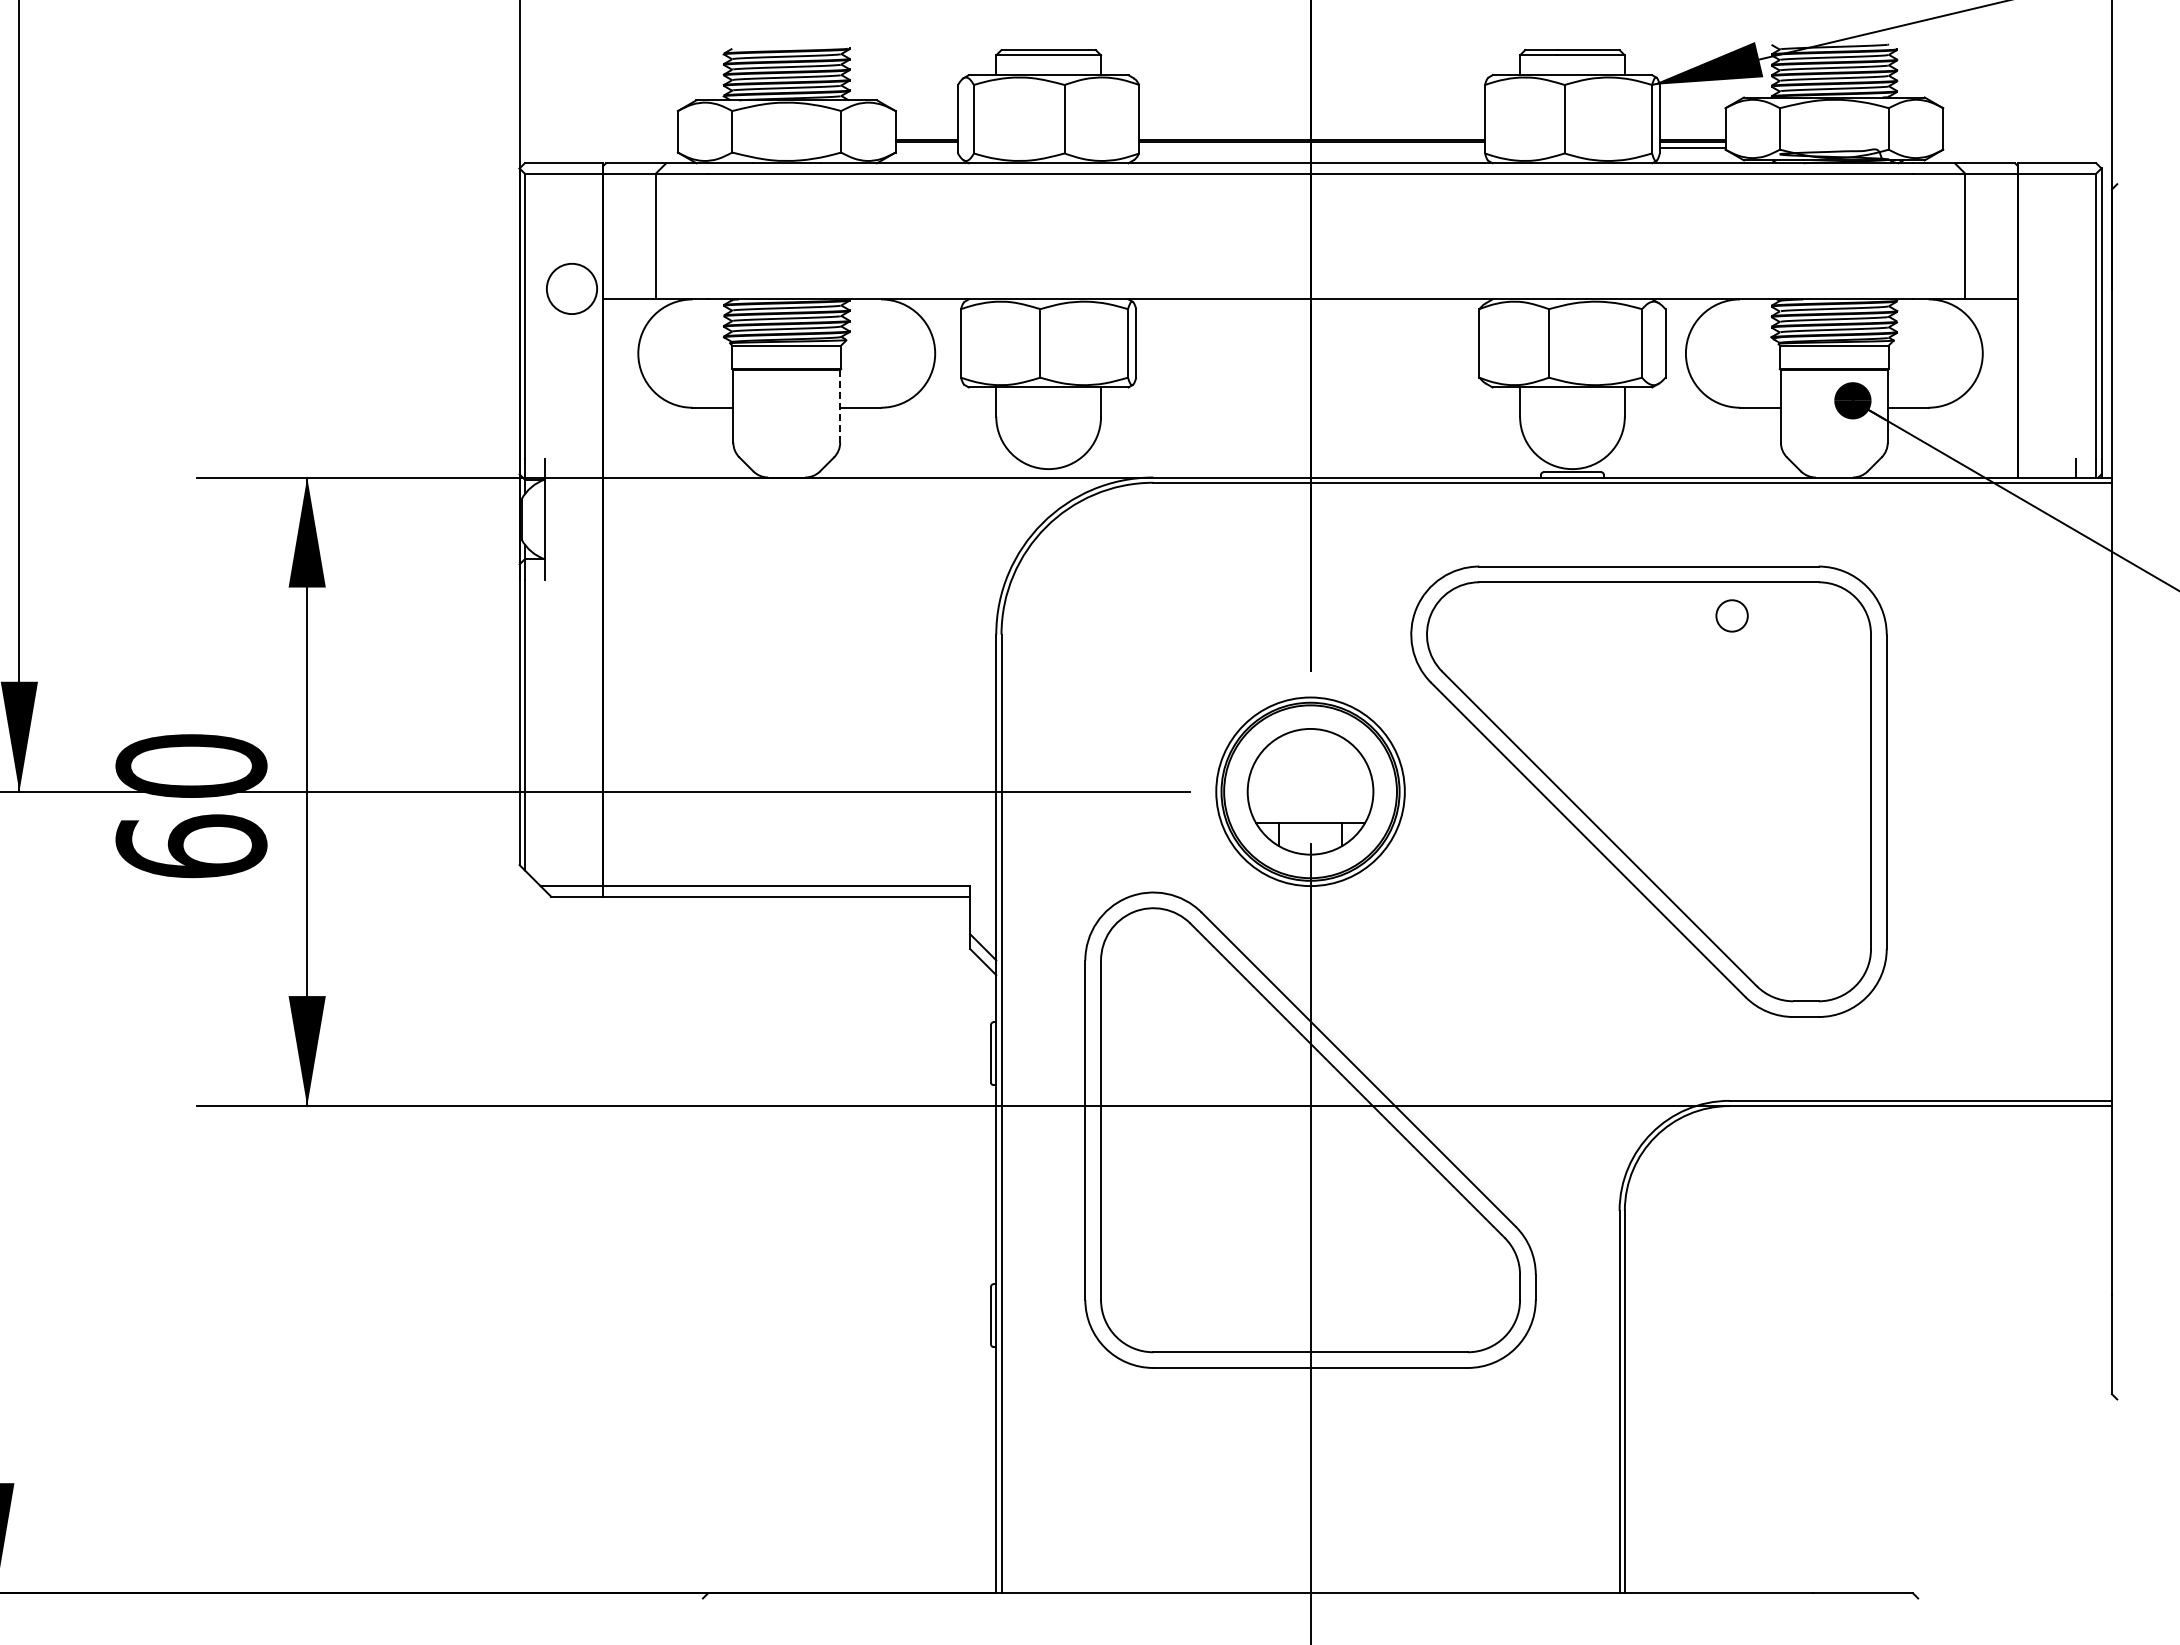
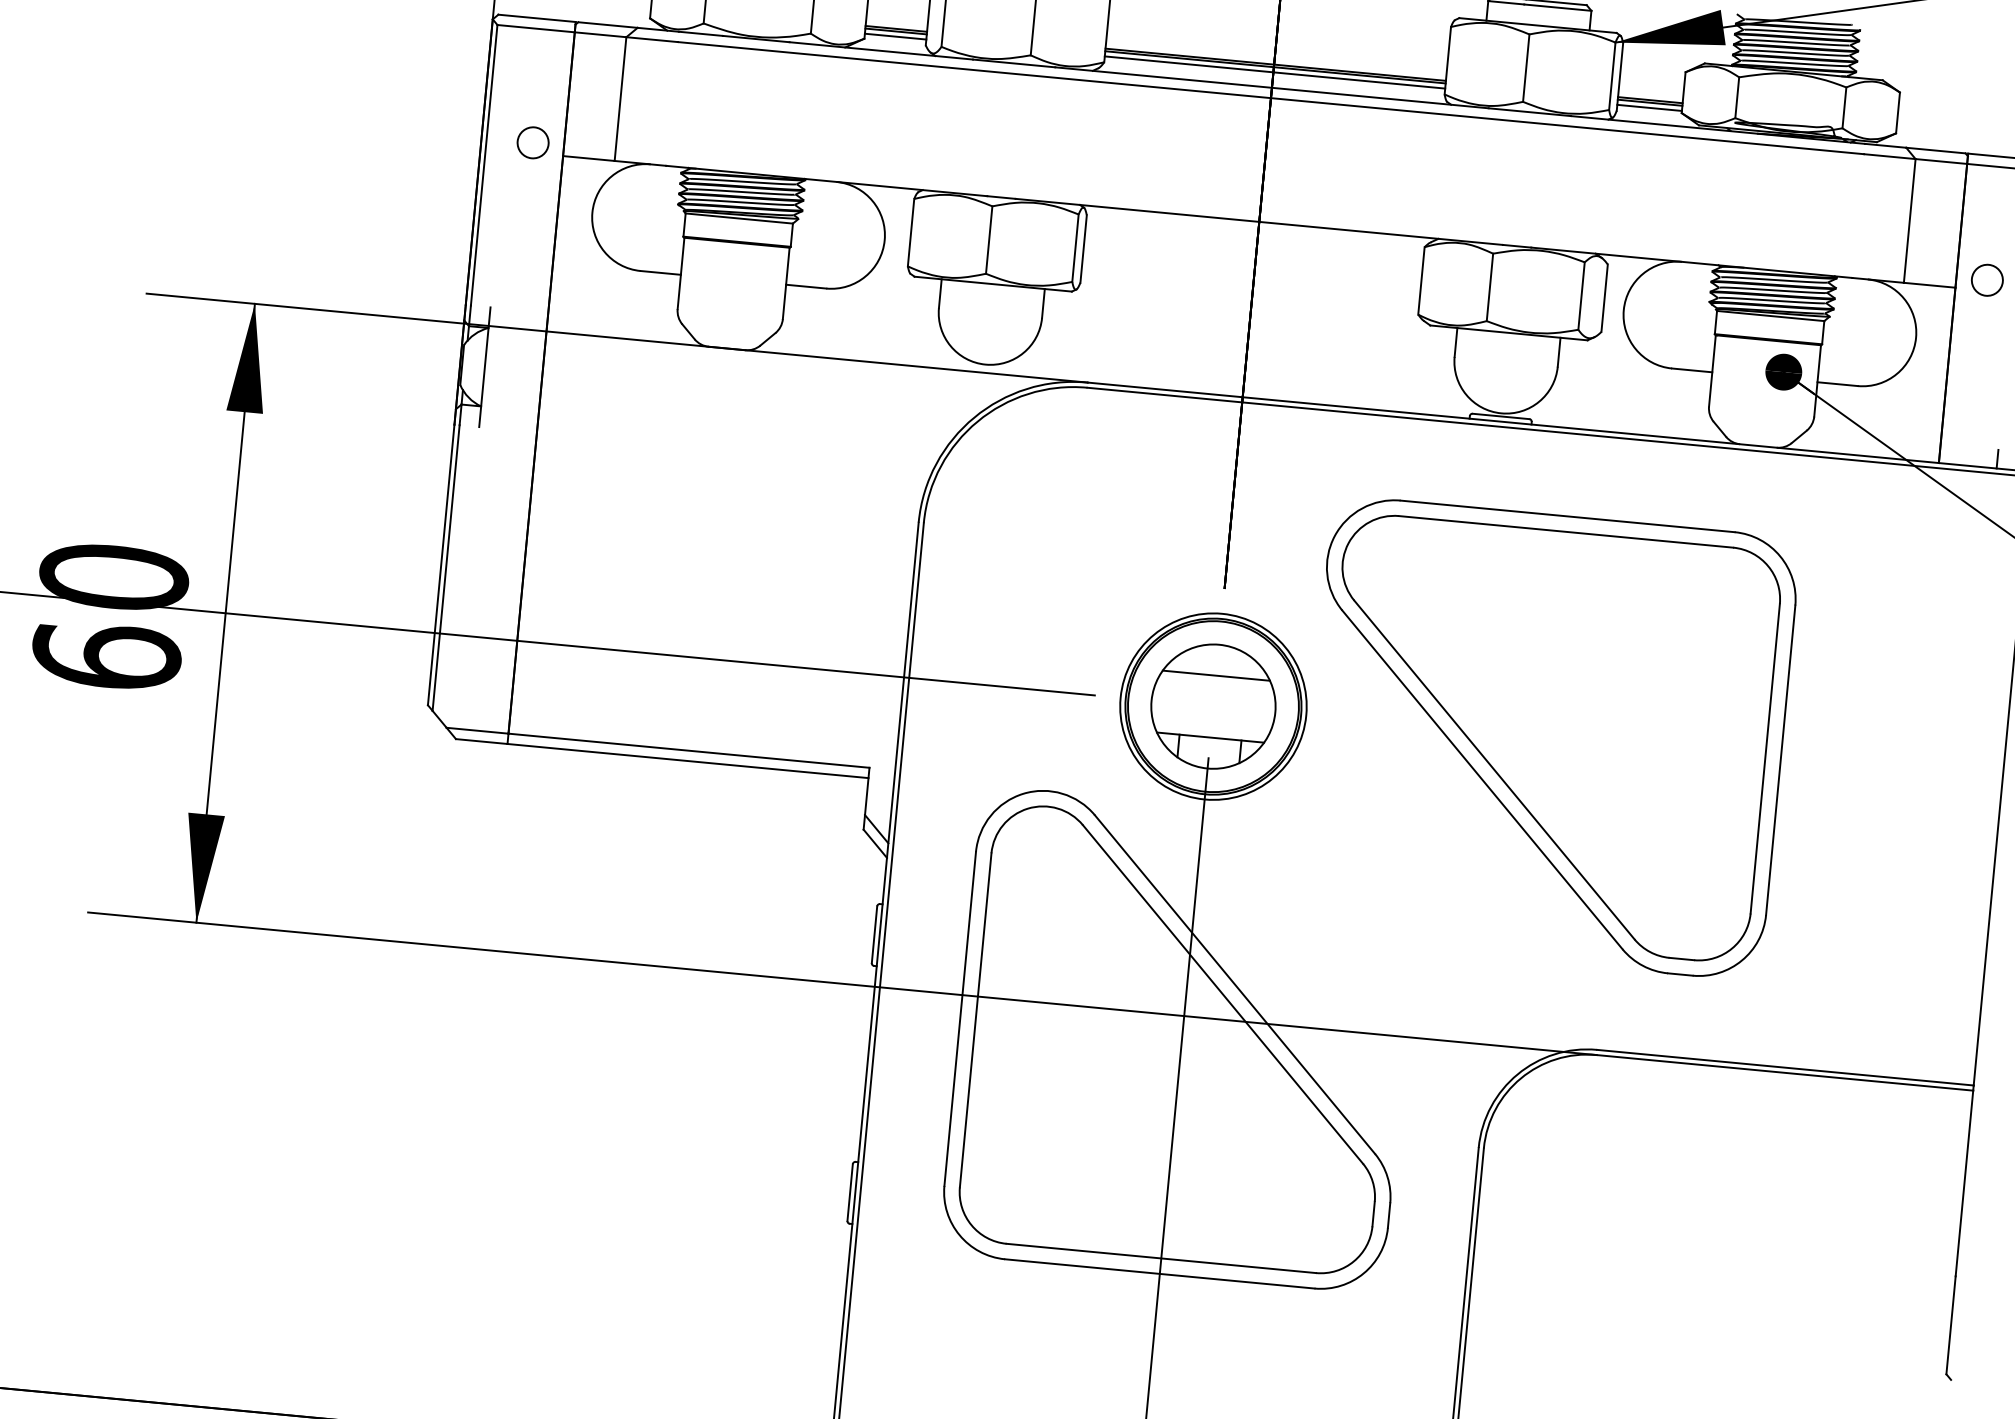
line: (926, 147) -> (895, 36), added
line: (1312, 147) -> (1275, 72), added
circle: (571, 288) -> (532, 142), size x0.62
line: (840, 405) -> (786, 282), dashed -> solid
circle: (1731, 615) -> (1986, 279), moved
line: (1310, 760) -> (1216, 675), added

